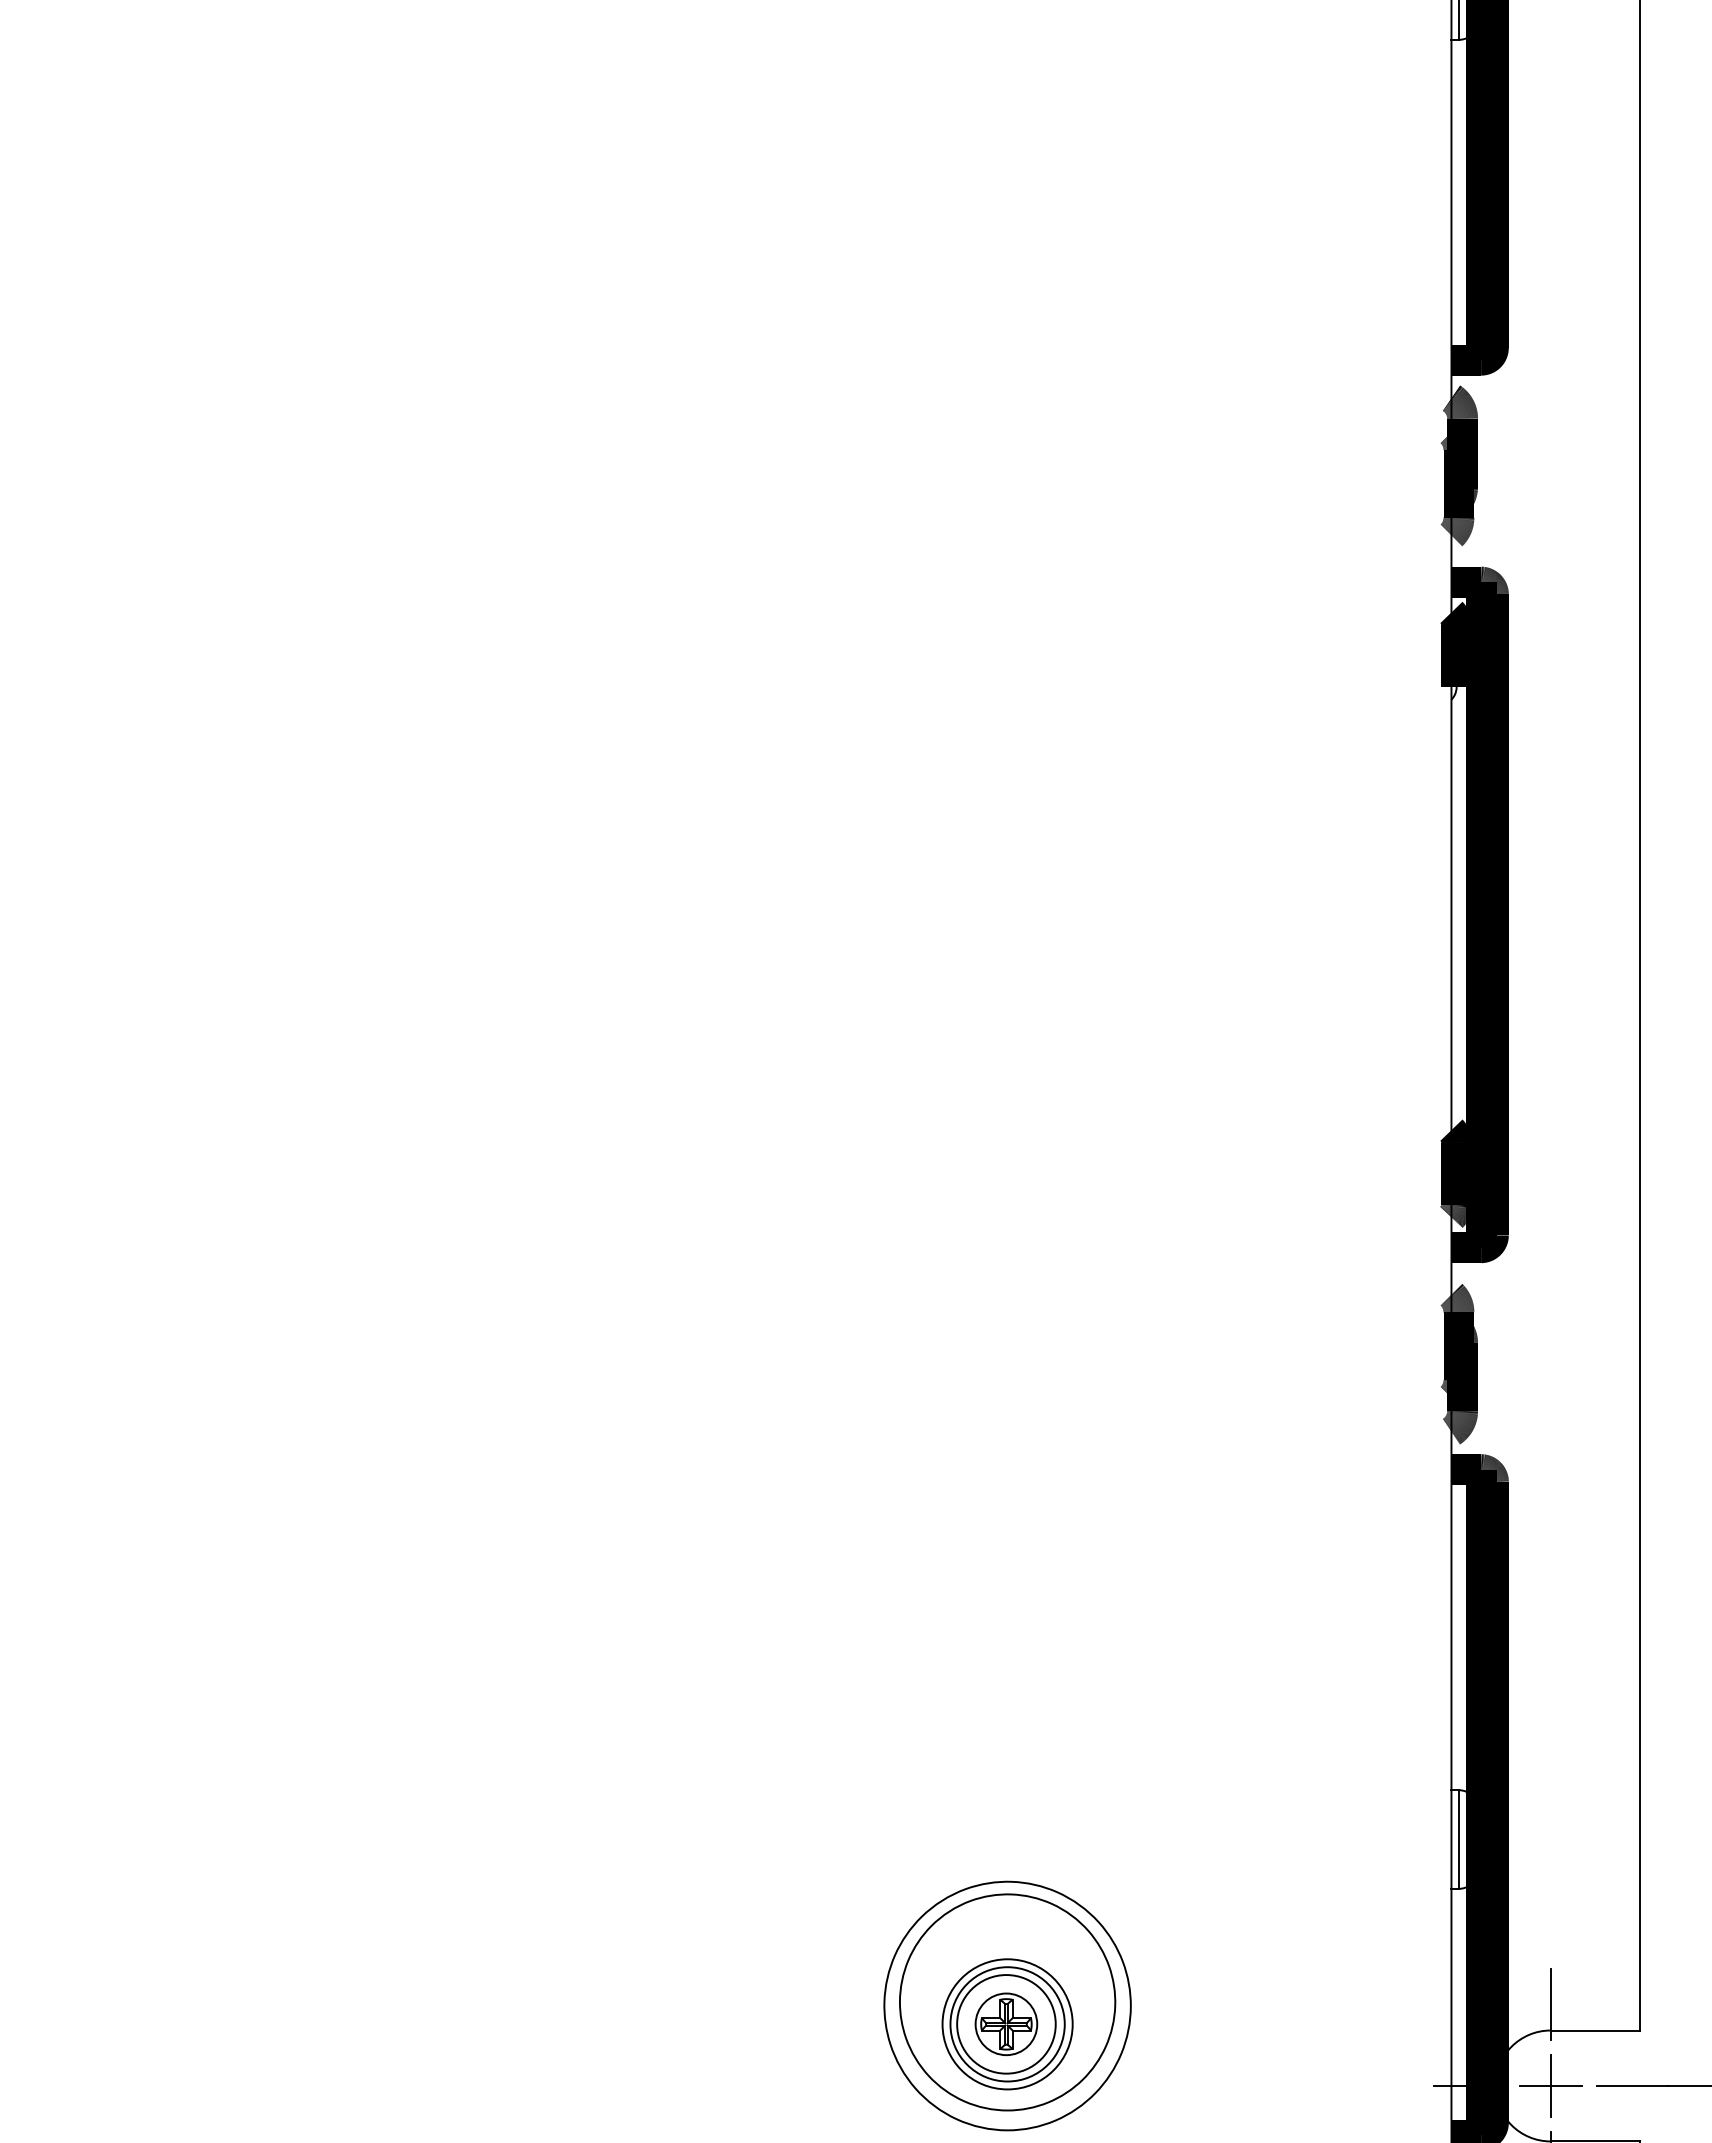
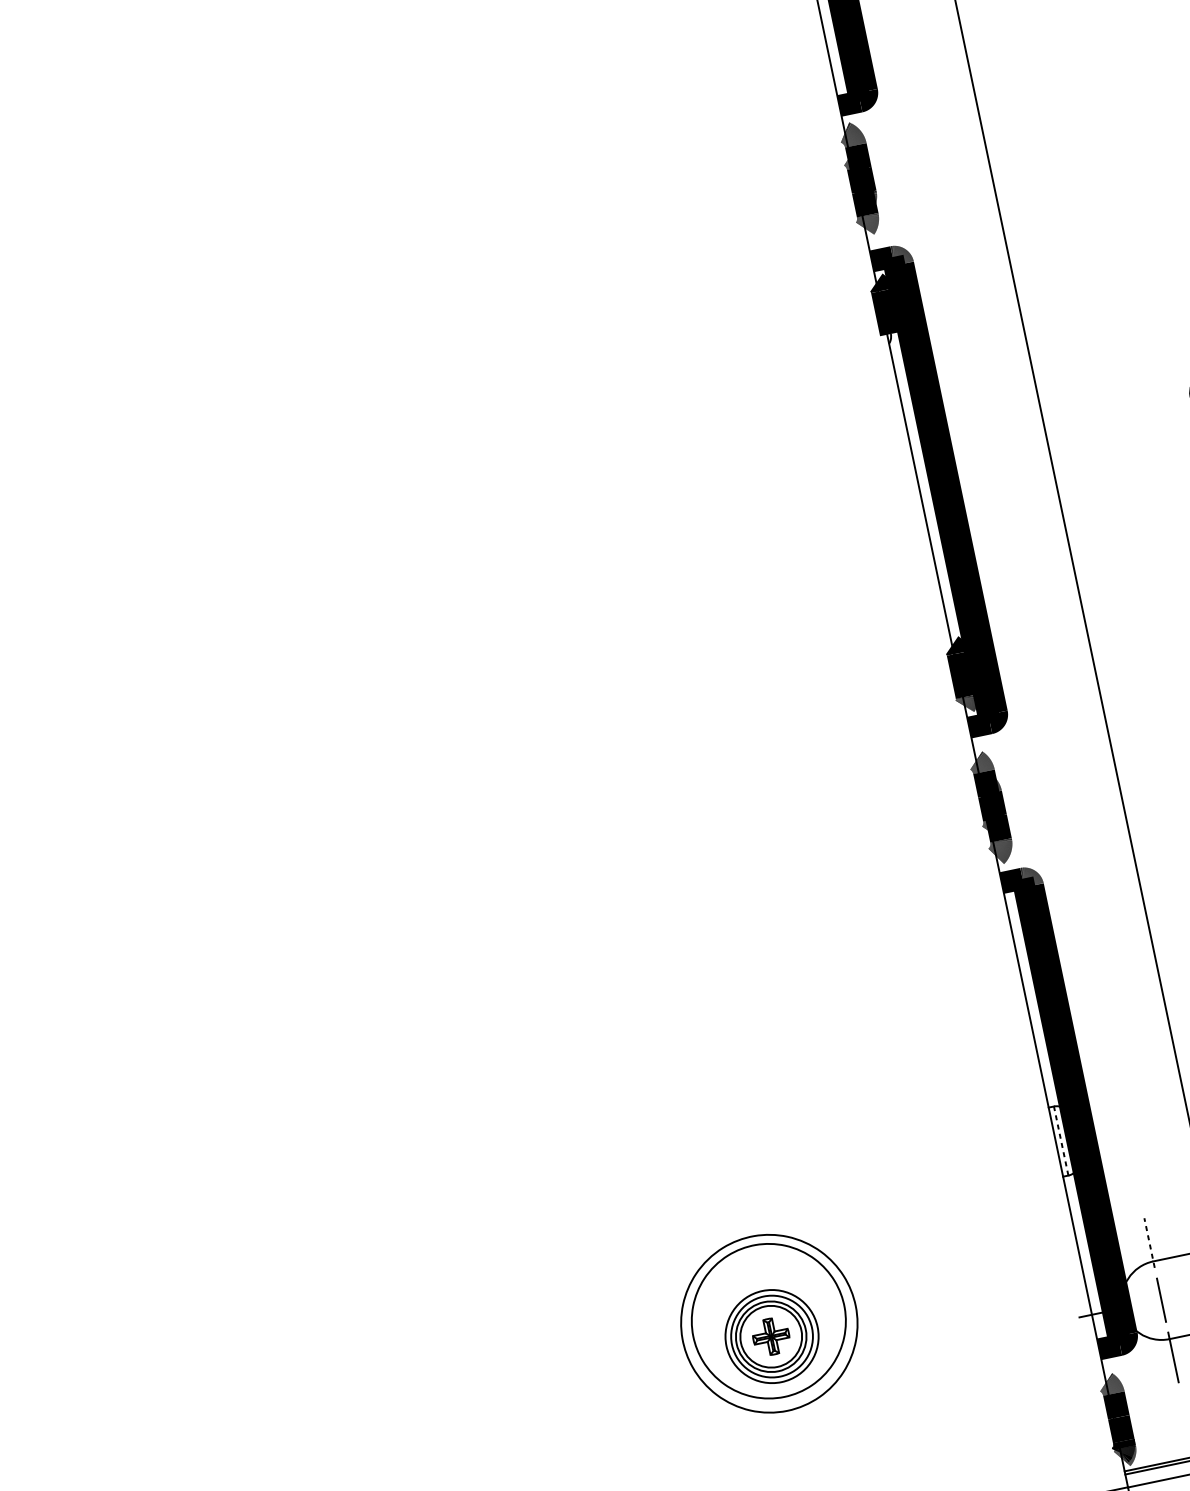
line: (1459, 1839) -> (1061, 1140), solid -> dashed
line: (1550, 2003) -> (1149, 1242), solid -> dashed
circle: (1006, 2024) -> (771, 1336), size x1.4
line: (1550, 2085) -> (1161, 1299), removed

